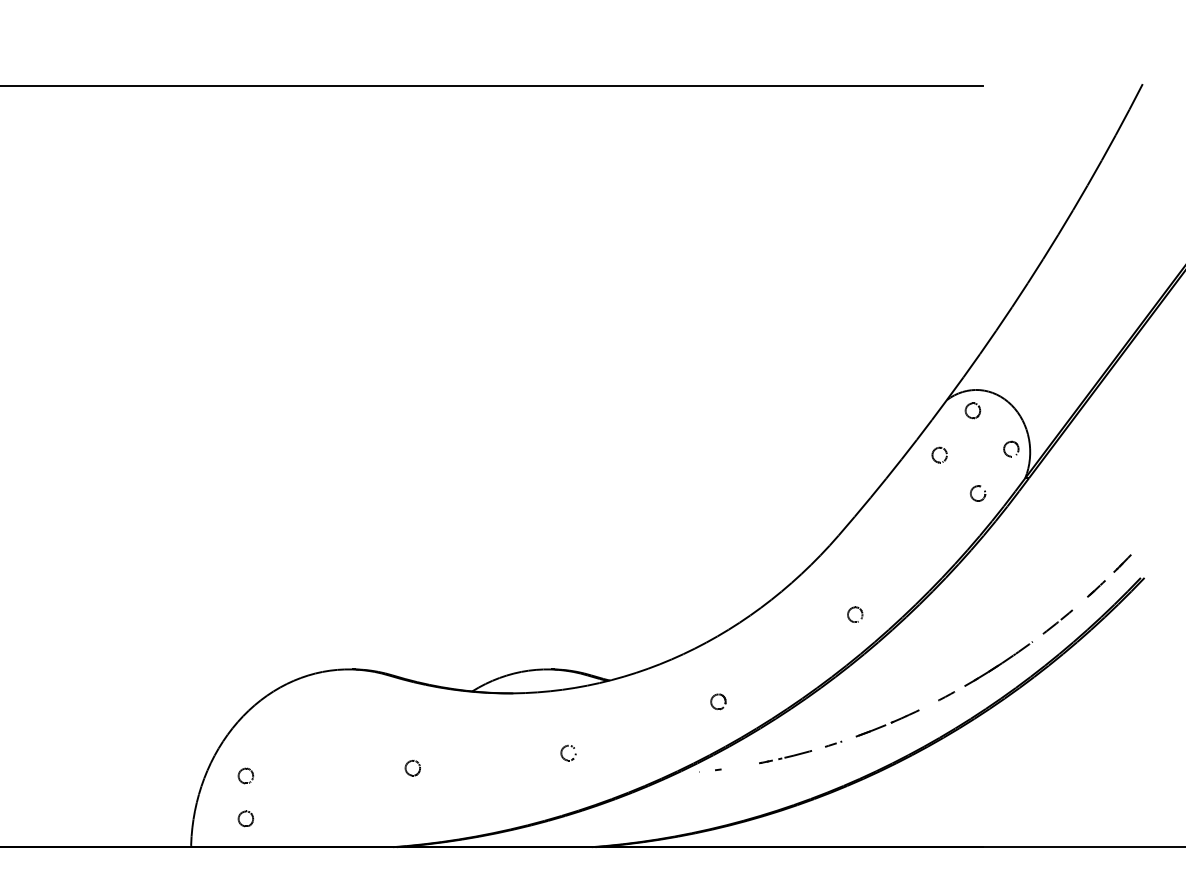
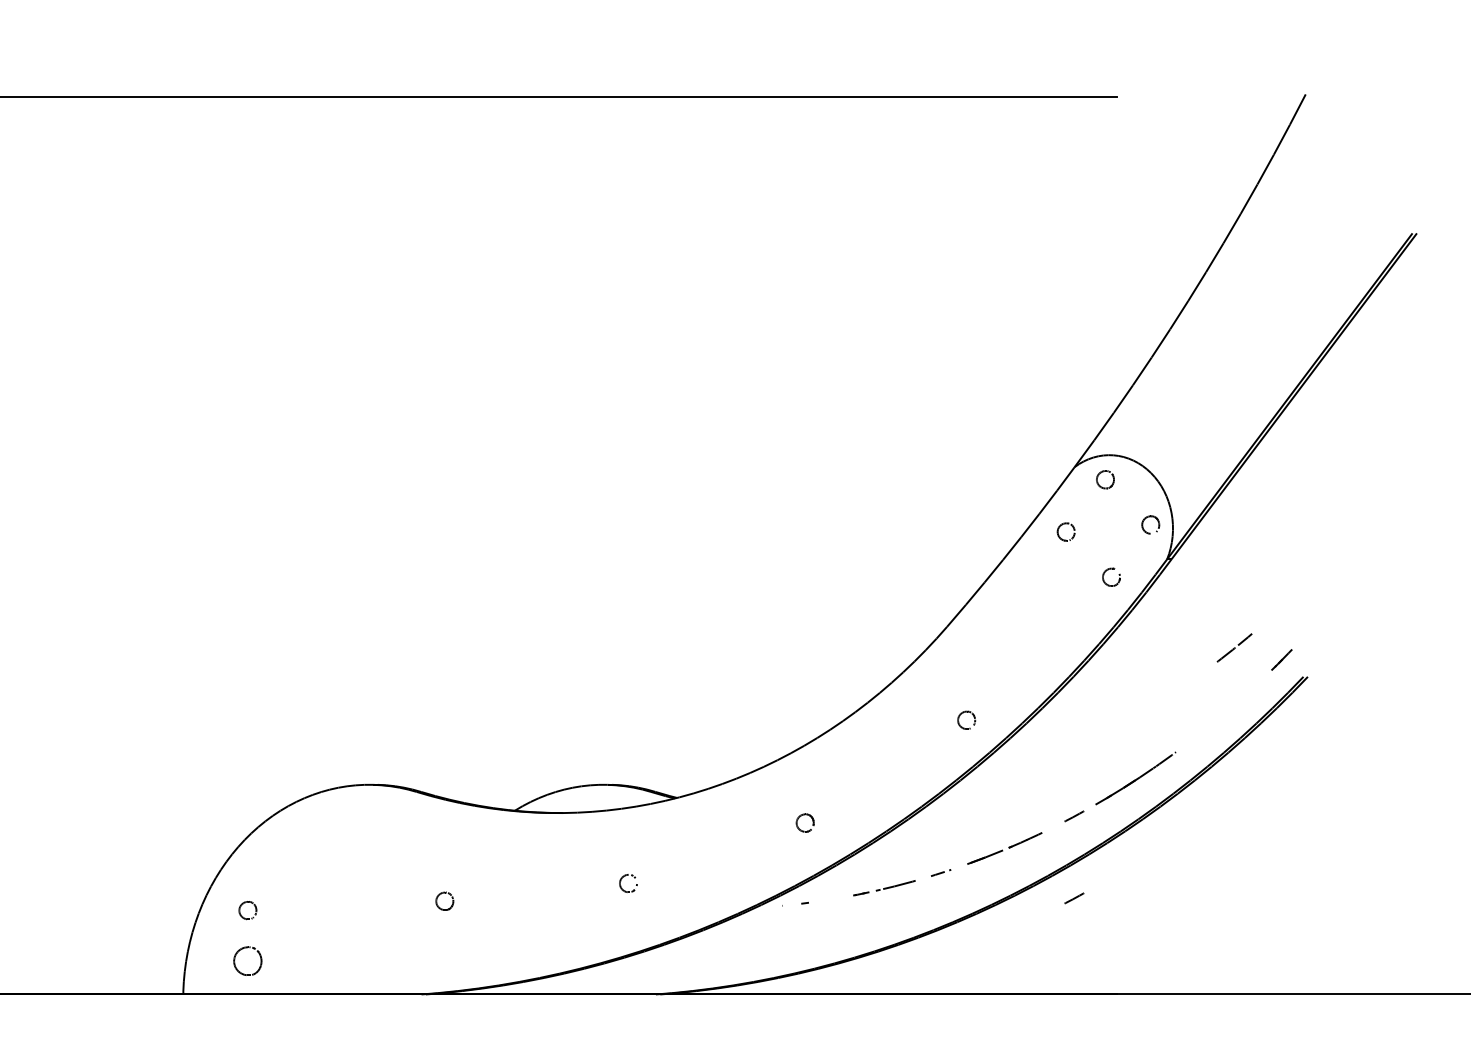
line: (1096, 588) -> (1251, 689), removed
line: (1057, 621) -> (1234, 647), moved
line: (946, 765) -> (1074, 898), added
part: (245, 818) -> (247, 960), size x1.6

